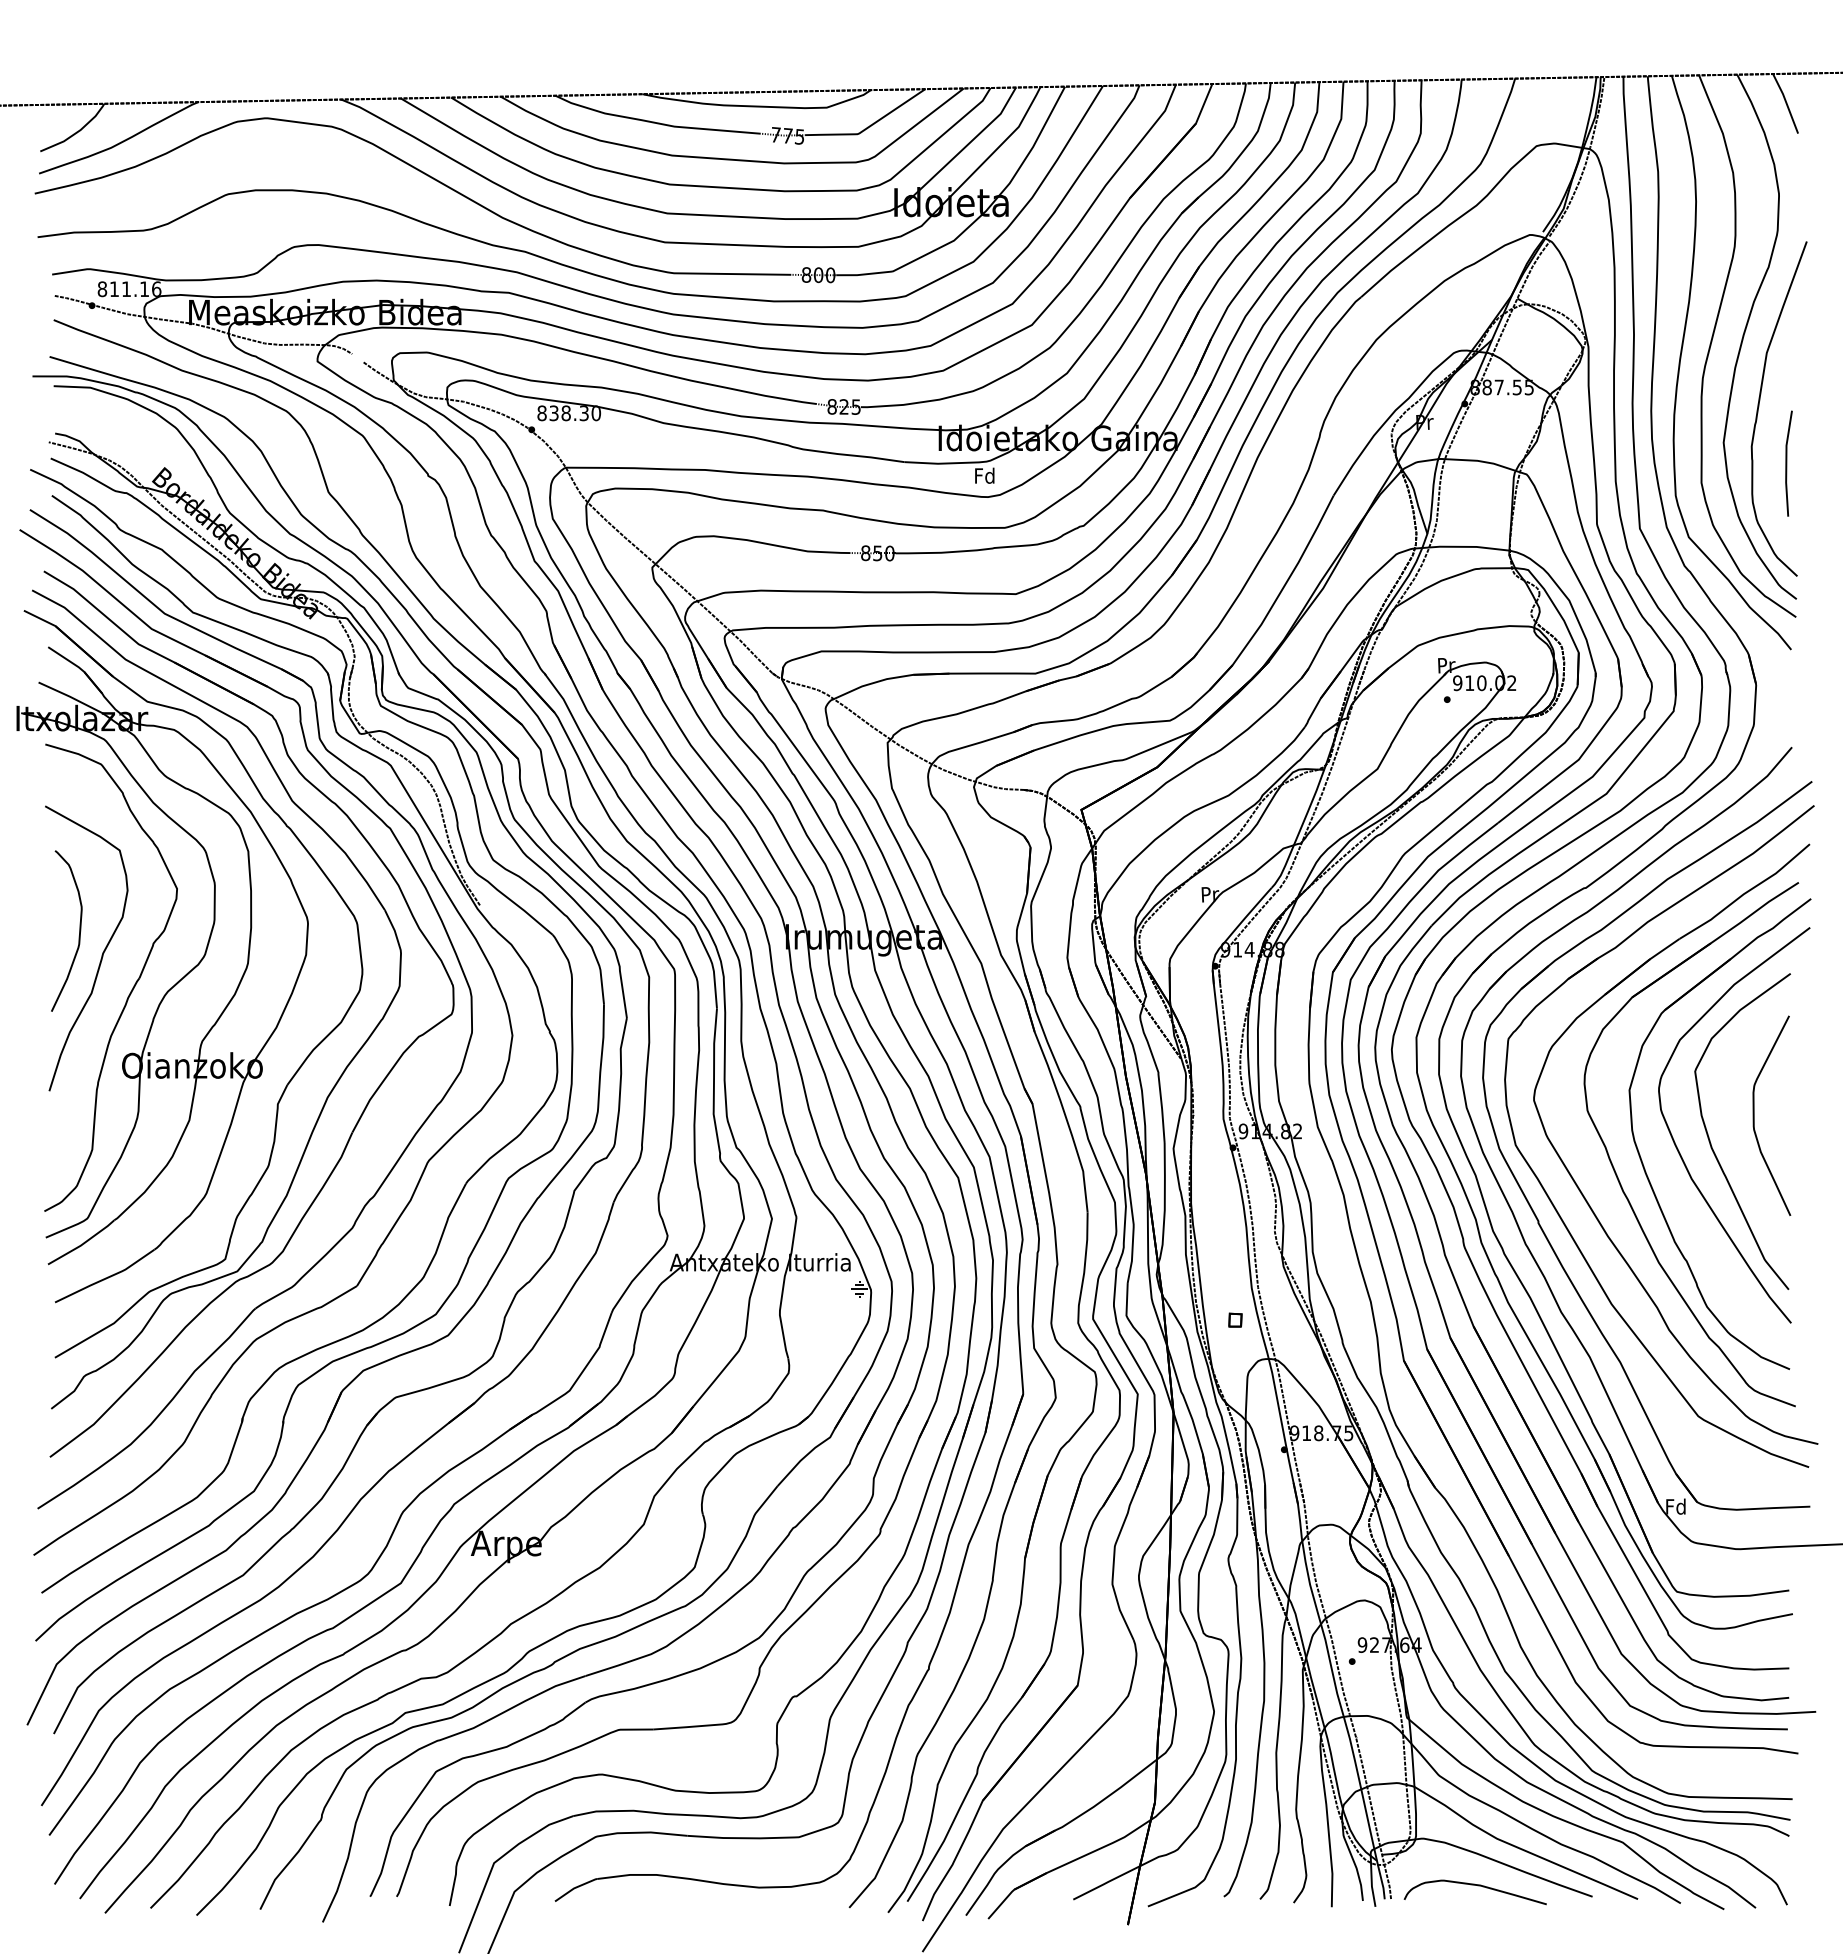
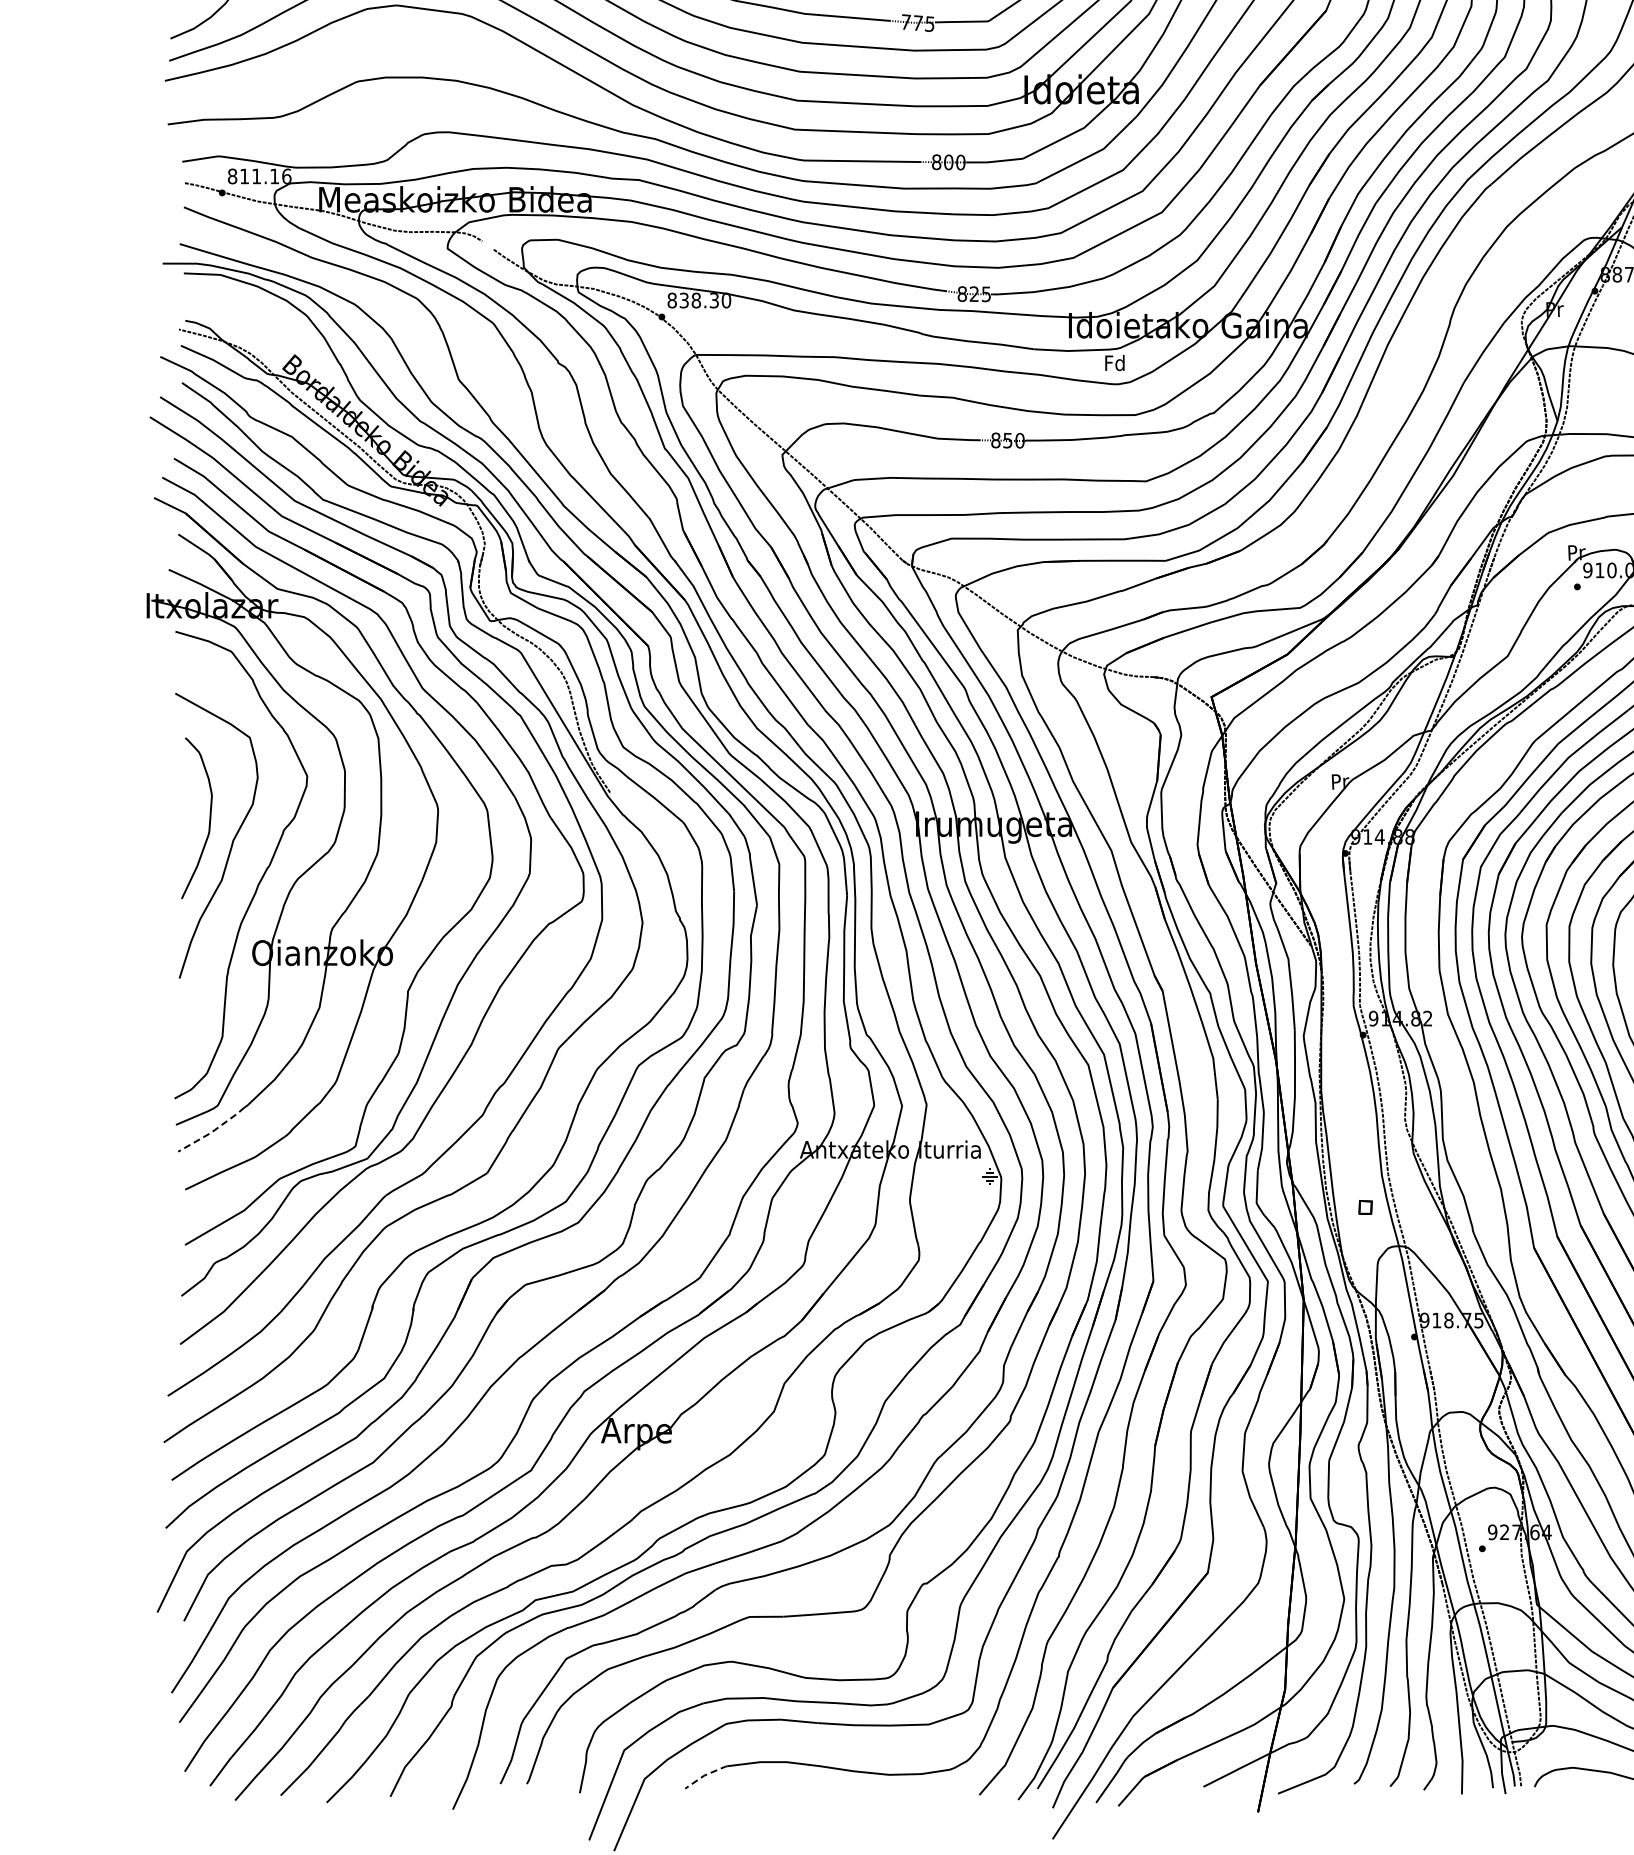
line: (82, 1244) -> (212, 1131), solid -> dashed
line: (574, 1888) -> (704, 1775), solid -> dashed

